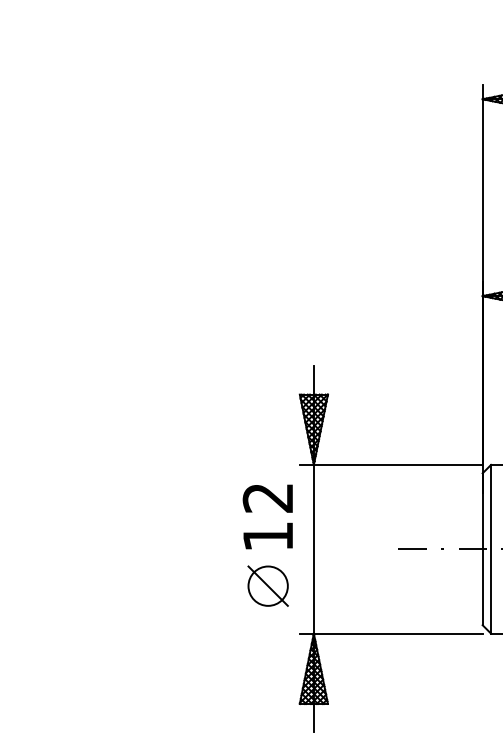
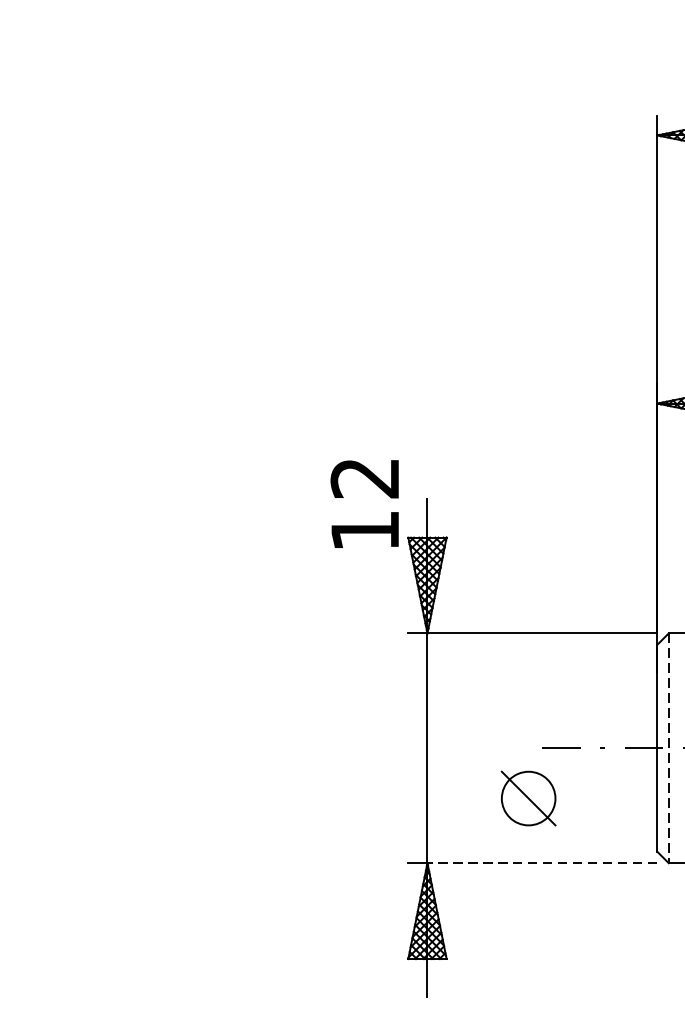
text: (267, 516) -> (364, 503), moved
line: (491, 549) -> (669, 748), solid -> dashed
part: (267, 585) -> (527, 797), moved
line: (397, 633) -> (541, 862), solid -> dashed

